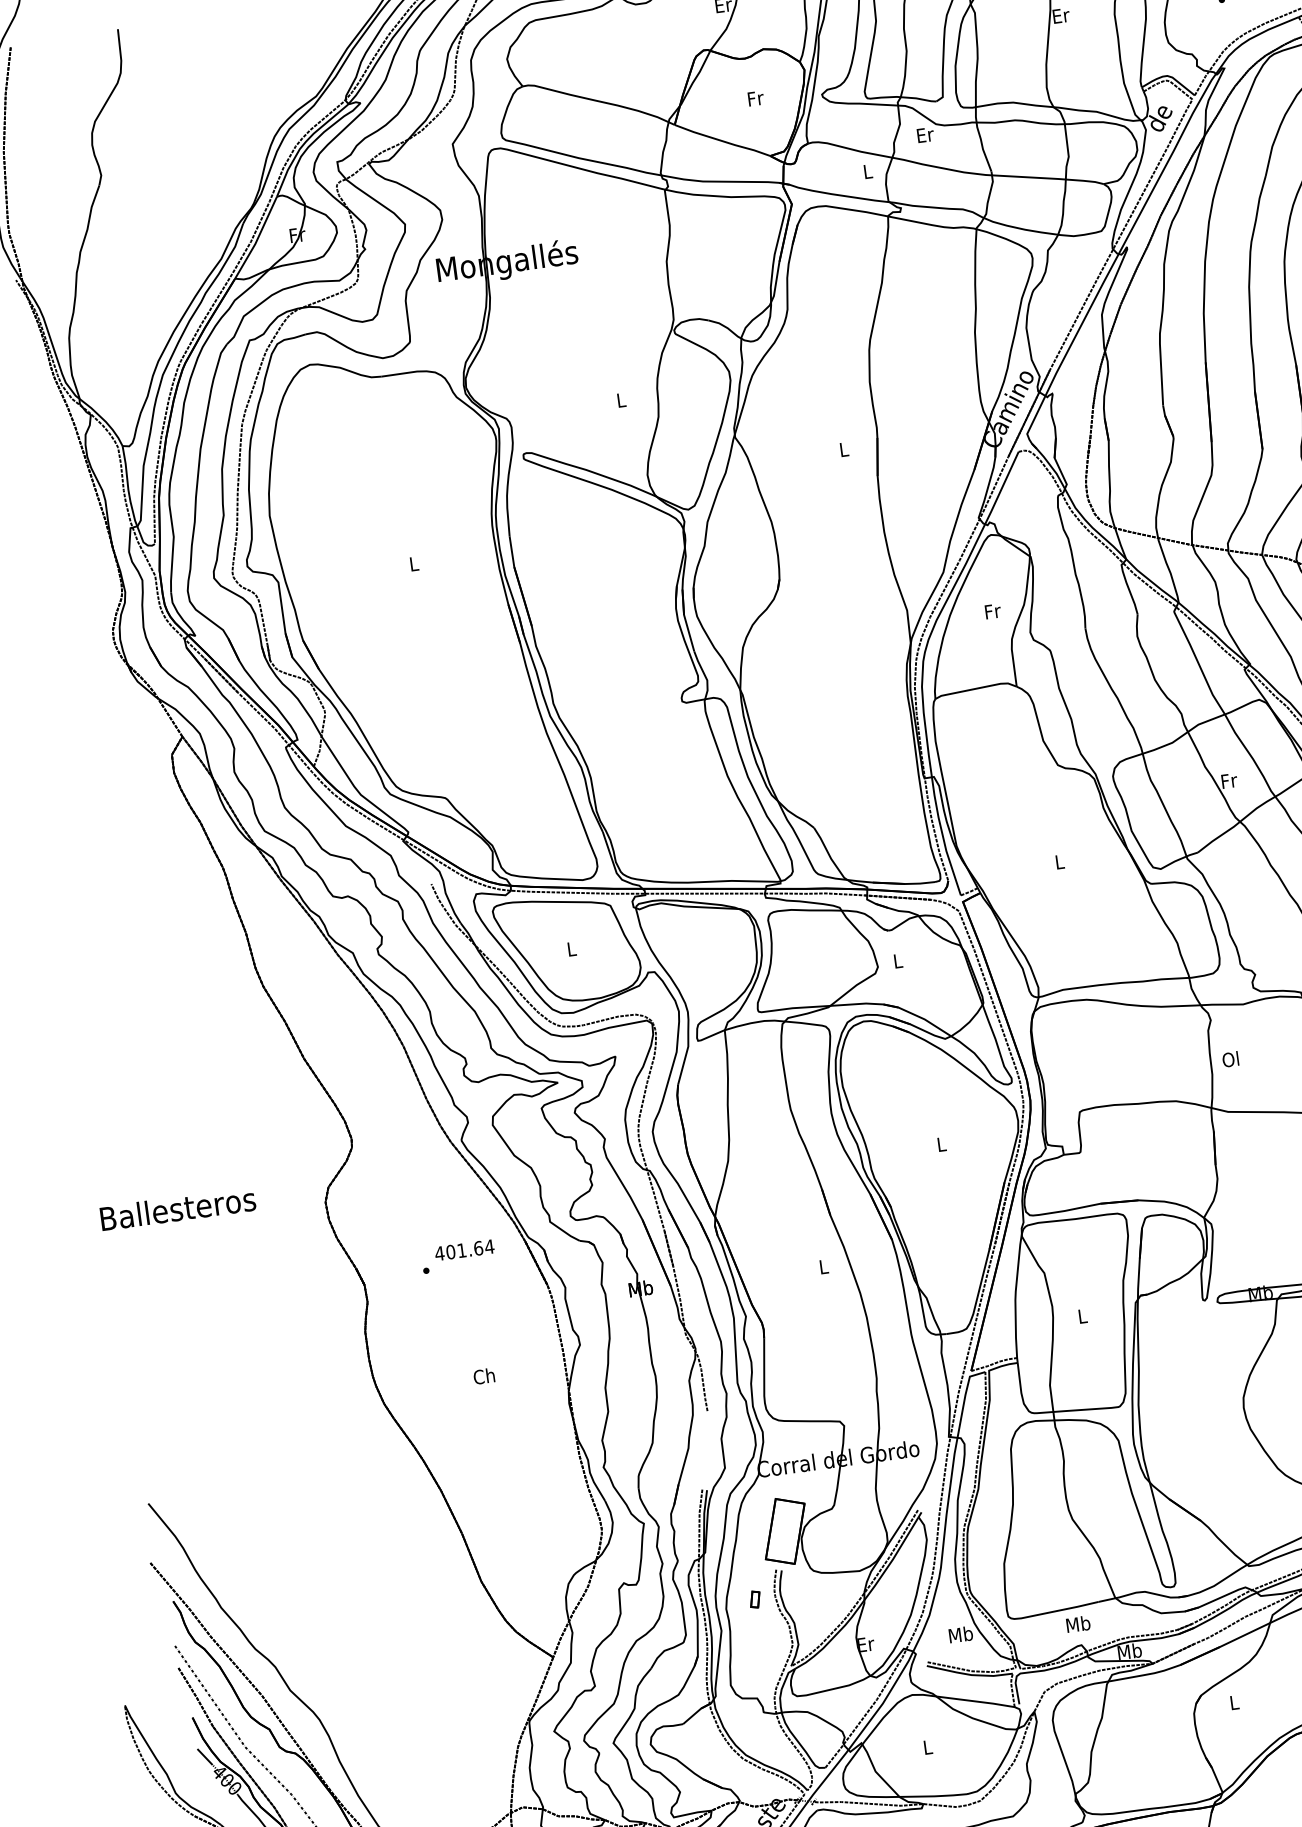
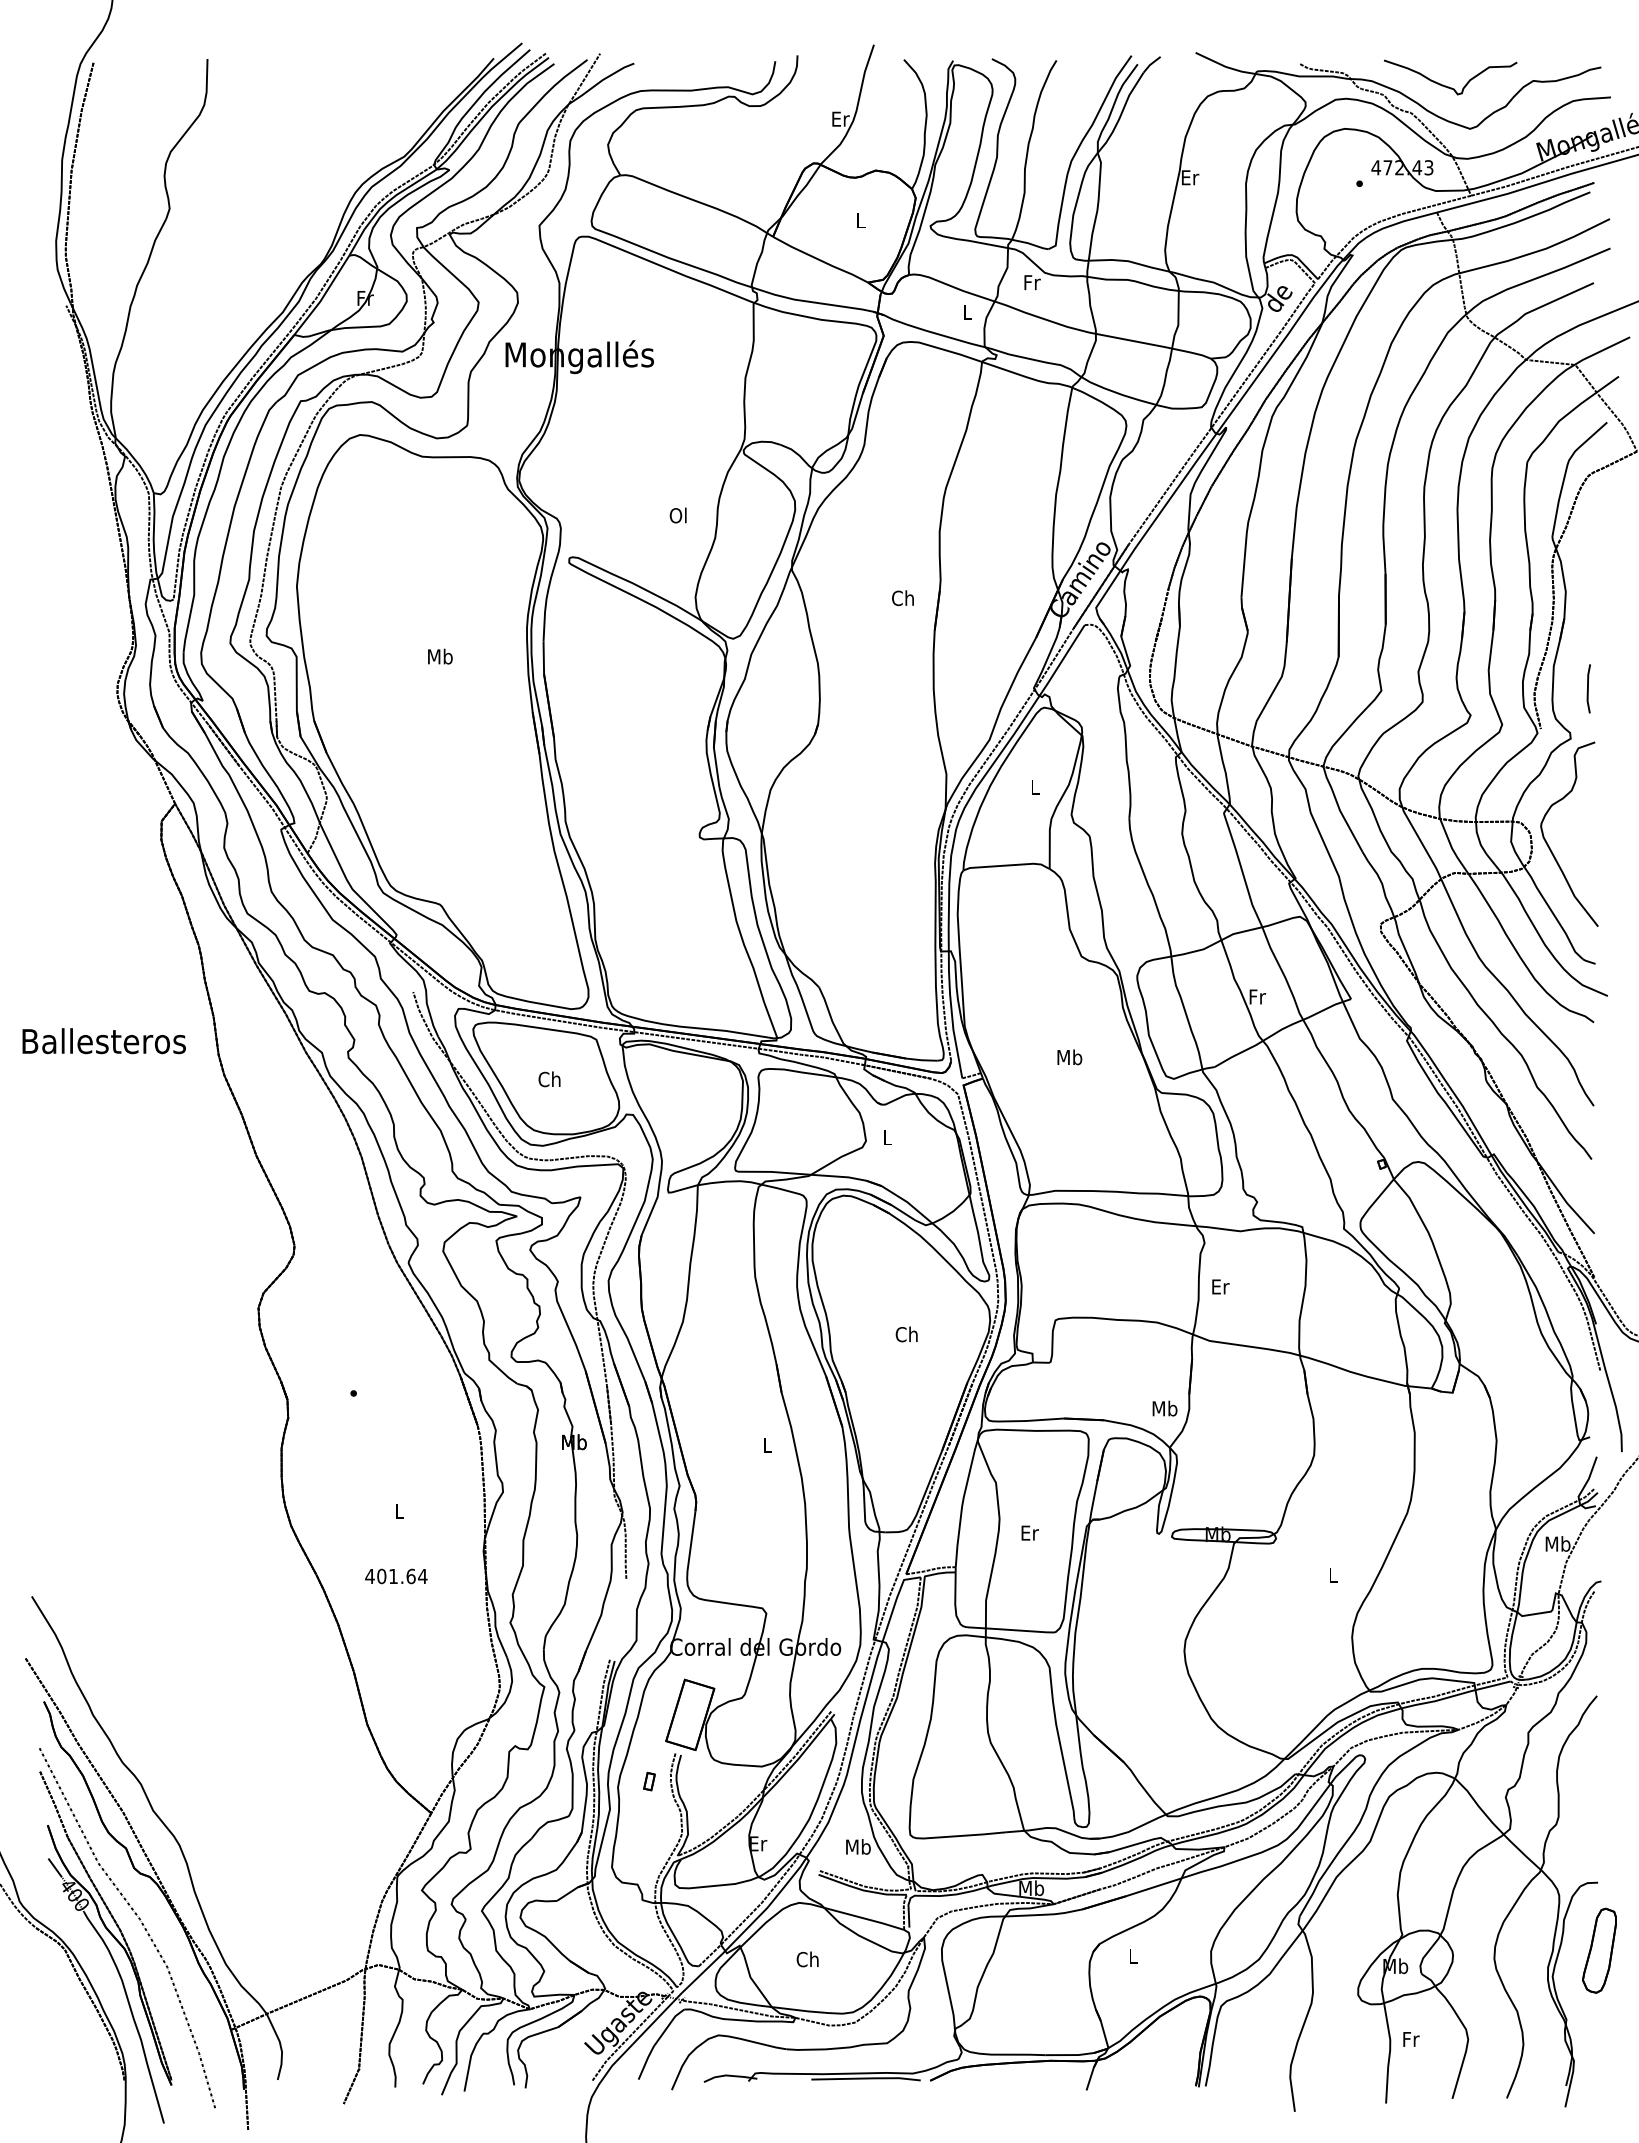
text: (756, 98) -> (861, 220), Fr -> L
text: (925, 134) -> (1032, 282), Er -> Fr
text: (620, 400) -> (677, 515), L -> Ol
text: (843, 449) -> (902, 598), L -> Ch
text: (414, 563) -> (440, 656), L -> Mb
text: (992, 611) -> (1035, 787), Fr -> L
text: (1059, 862) -> (1069, 1057), L -> Mb
text: (571, 949) -> (549, 1079), L -> Ch
text: (1231, 1059) -> (1220, 1286), Ol -> Er
text: (940, 1144) -> (906, 1334), L -> Ch
text: (177, 1209) -> (103, 1041), moved
text: (464, 1250) -> (396, 1576), moved
text: (1082, 1315) -> (1029, 1532), L -> Er
text: (483, 1376) -> (398, 1511), Ch -> L
text: (1077, 1624) -> (1164, 1408), moved
text: (927, 1747) -> (807, 1959), L -> Ch

